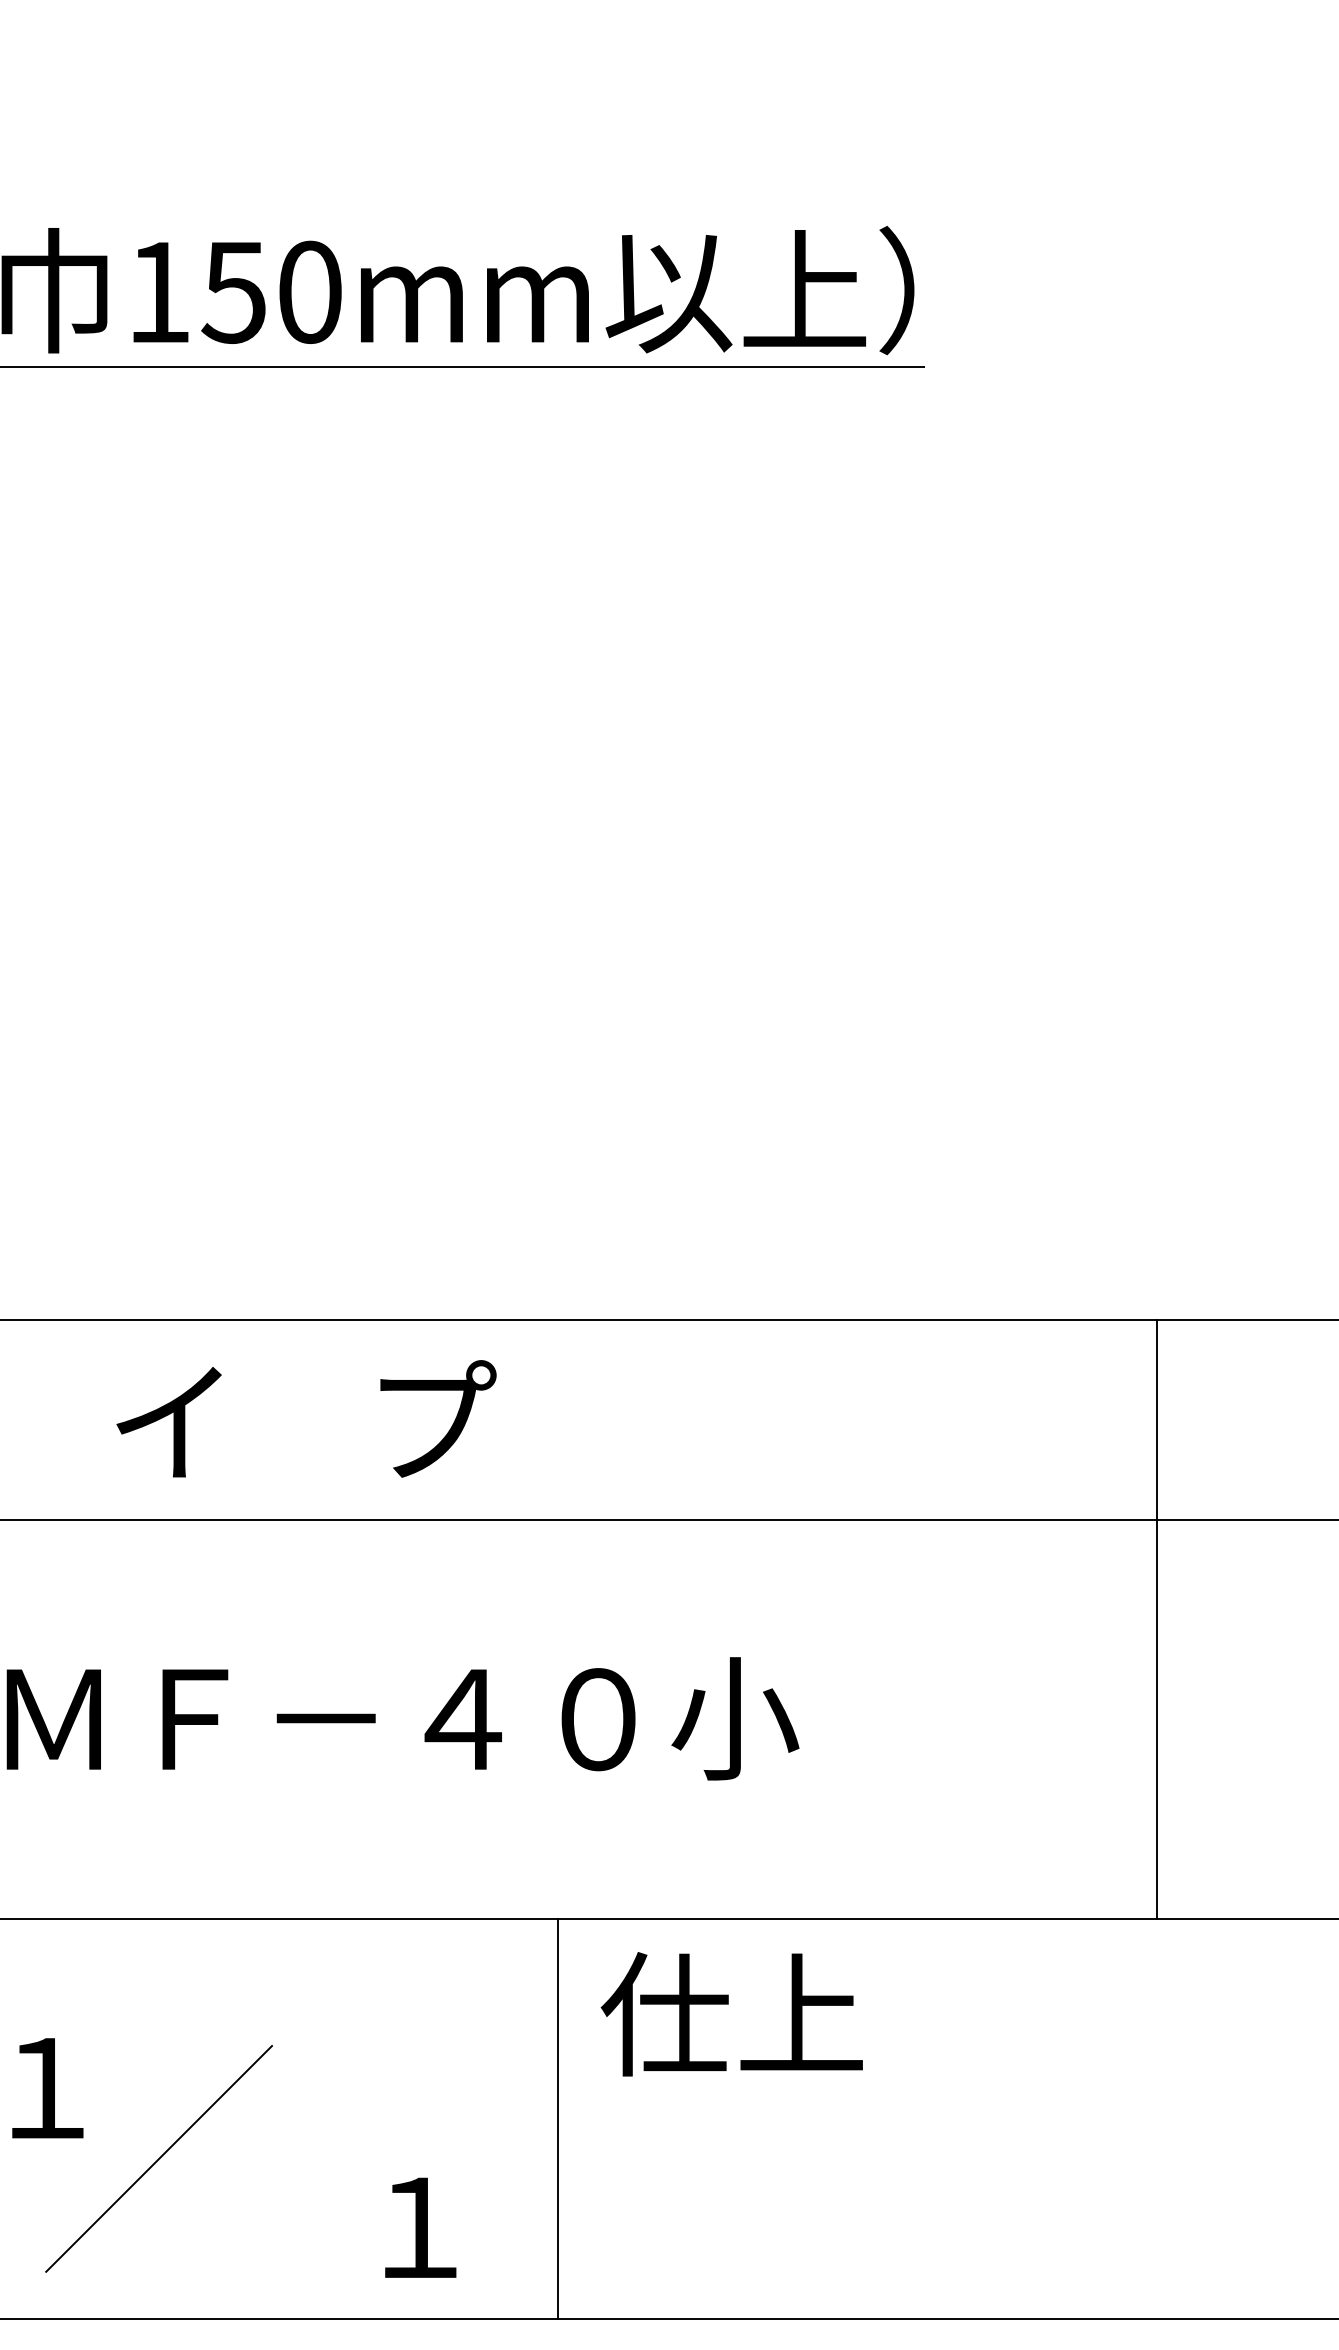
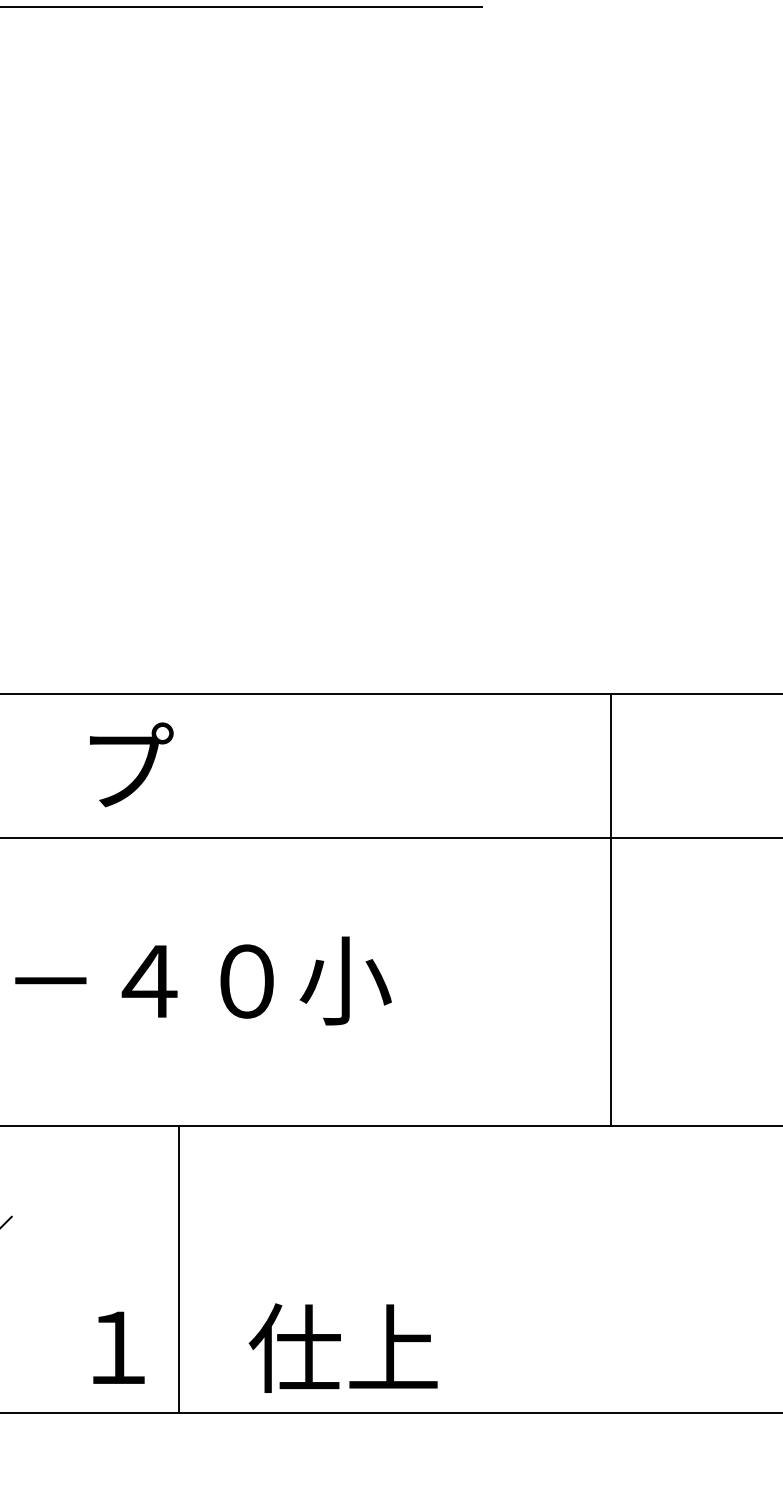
line: (1157, 1619) -> (611, 909), moved
text: (731, 2014) -> (342, 1348), moved
line: (558, 2118) -> (178, 1269), moved

